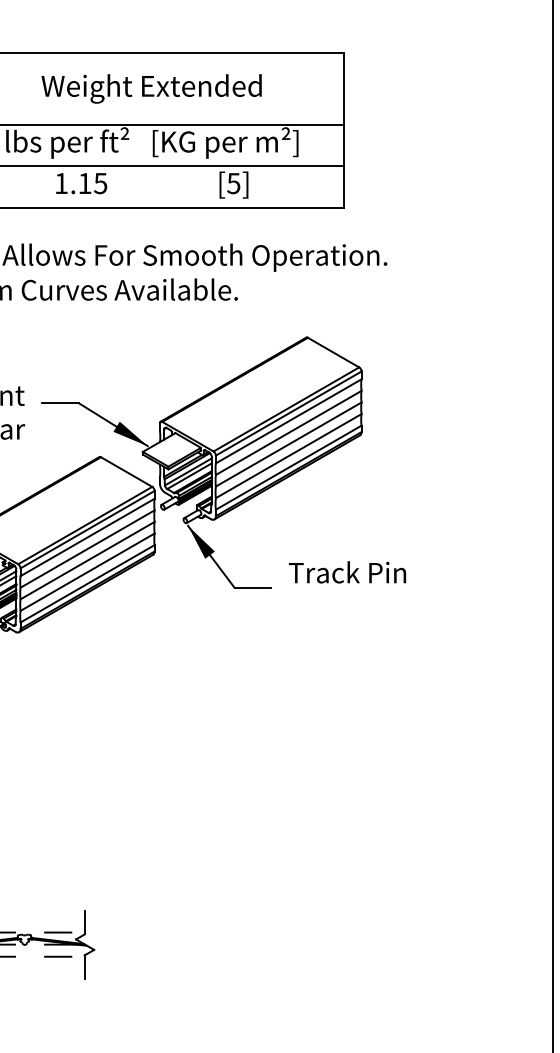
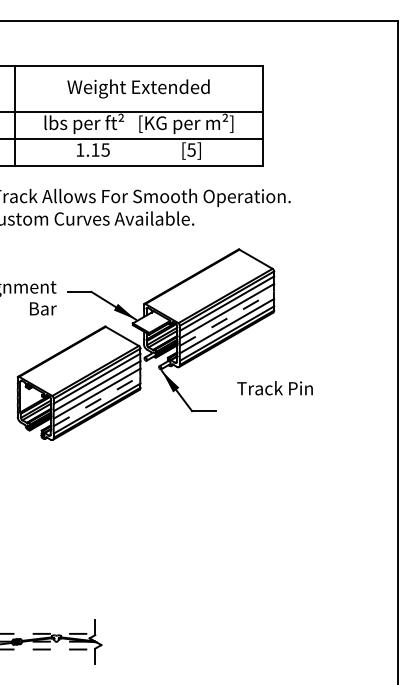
line: (289, 444) -> (227, 318), solid -> dashed
line: (88, 572) -> (97, 401), solid -> dashed
text: (346, 572) -> (274, 388), moved

